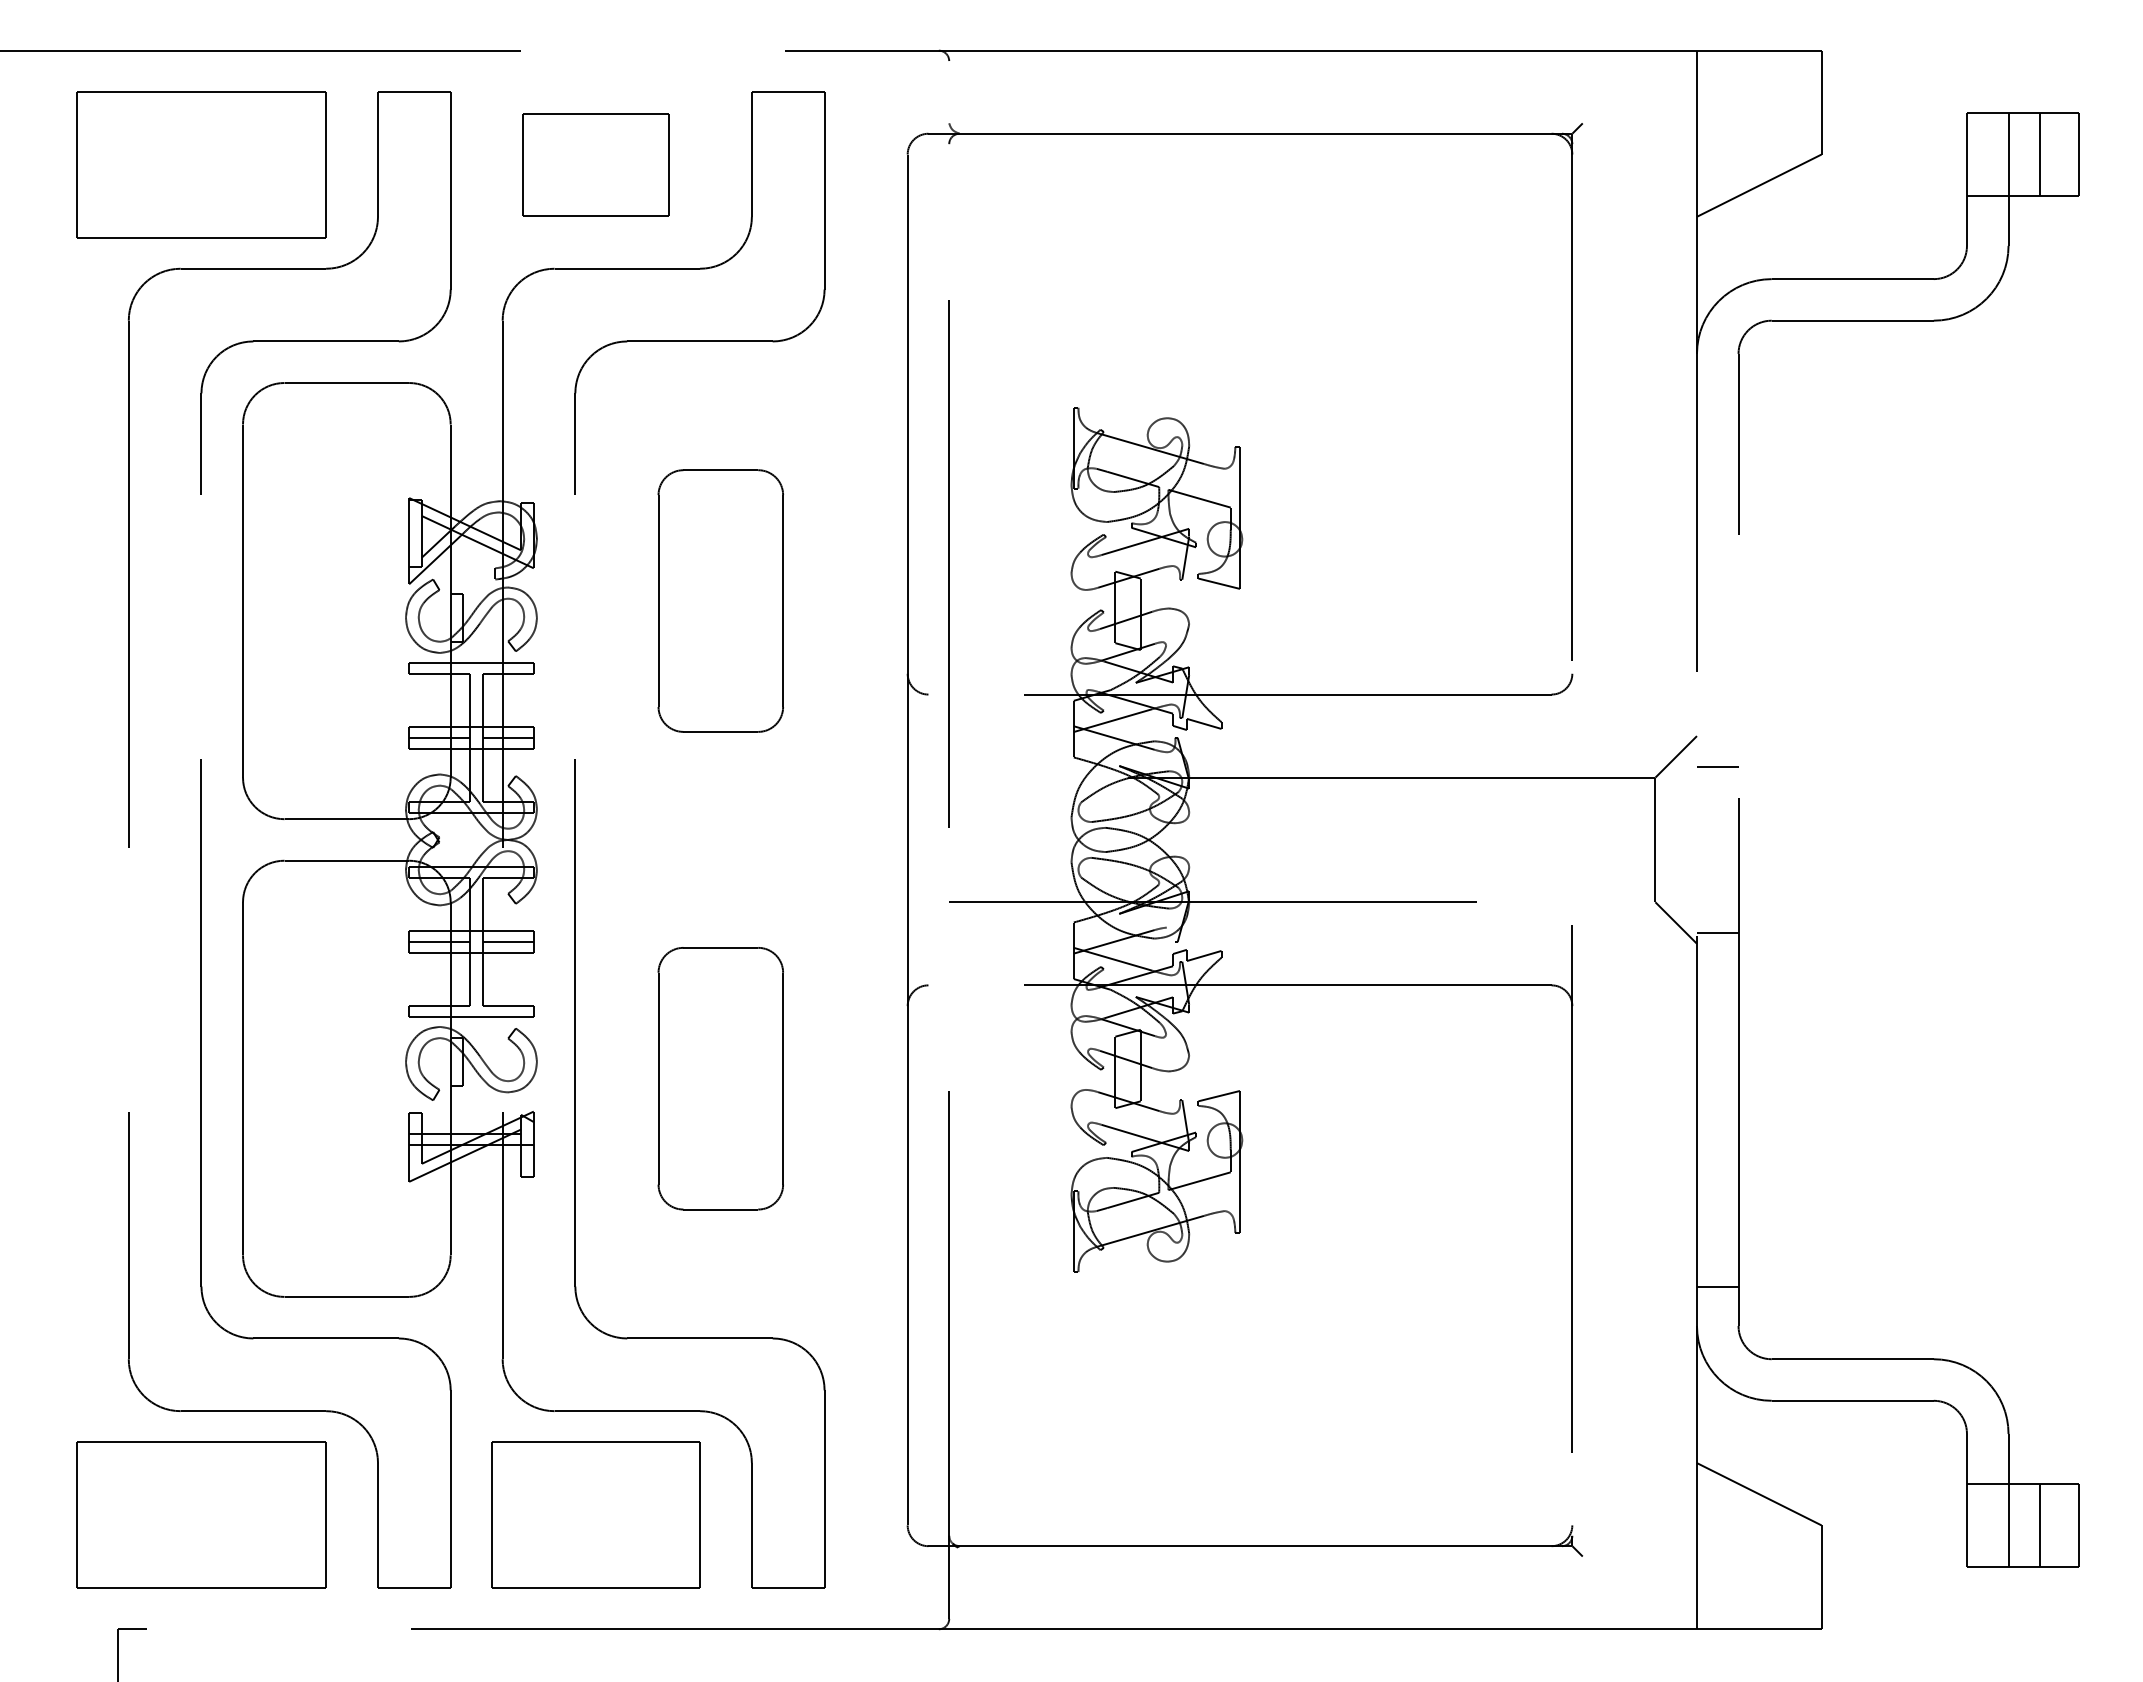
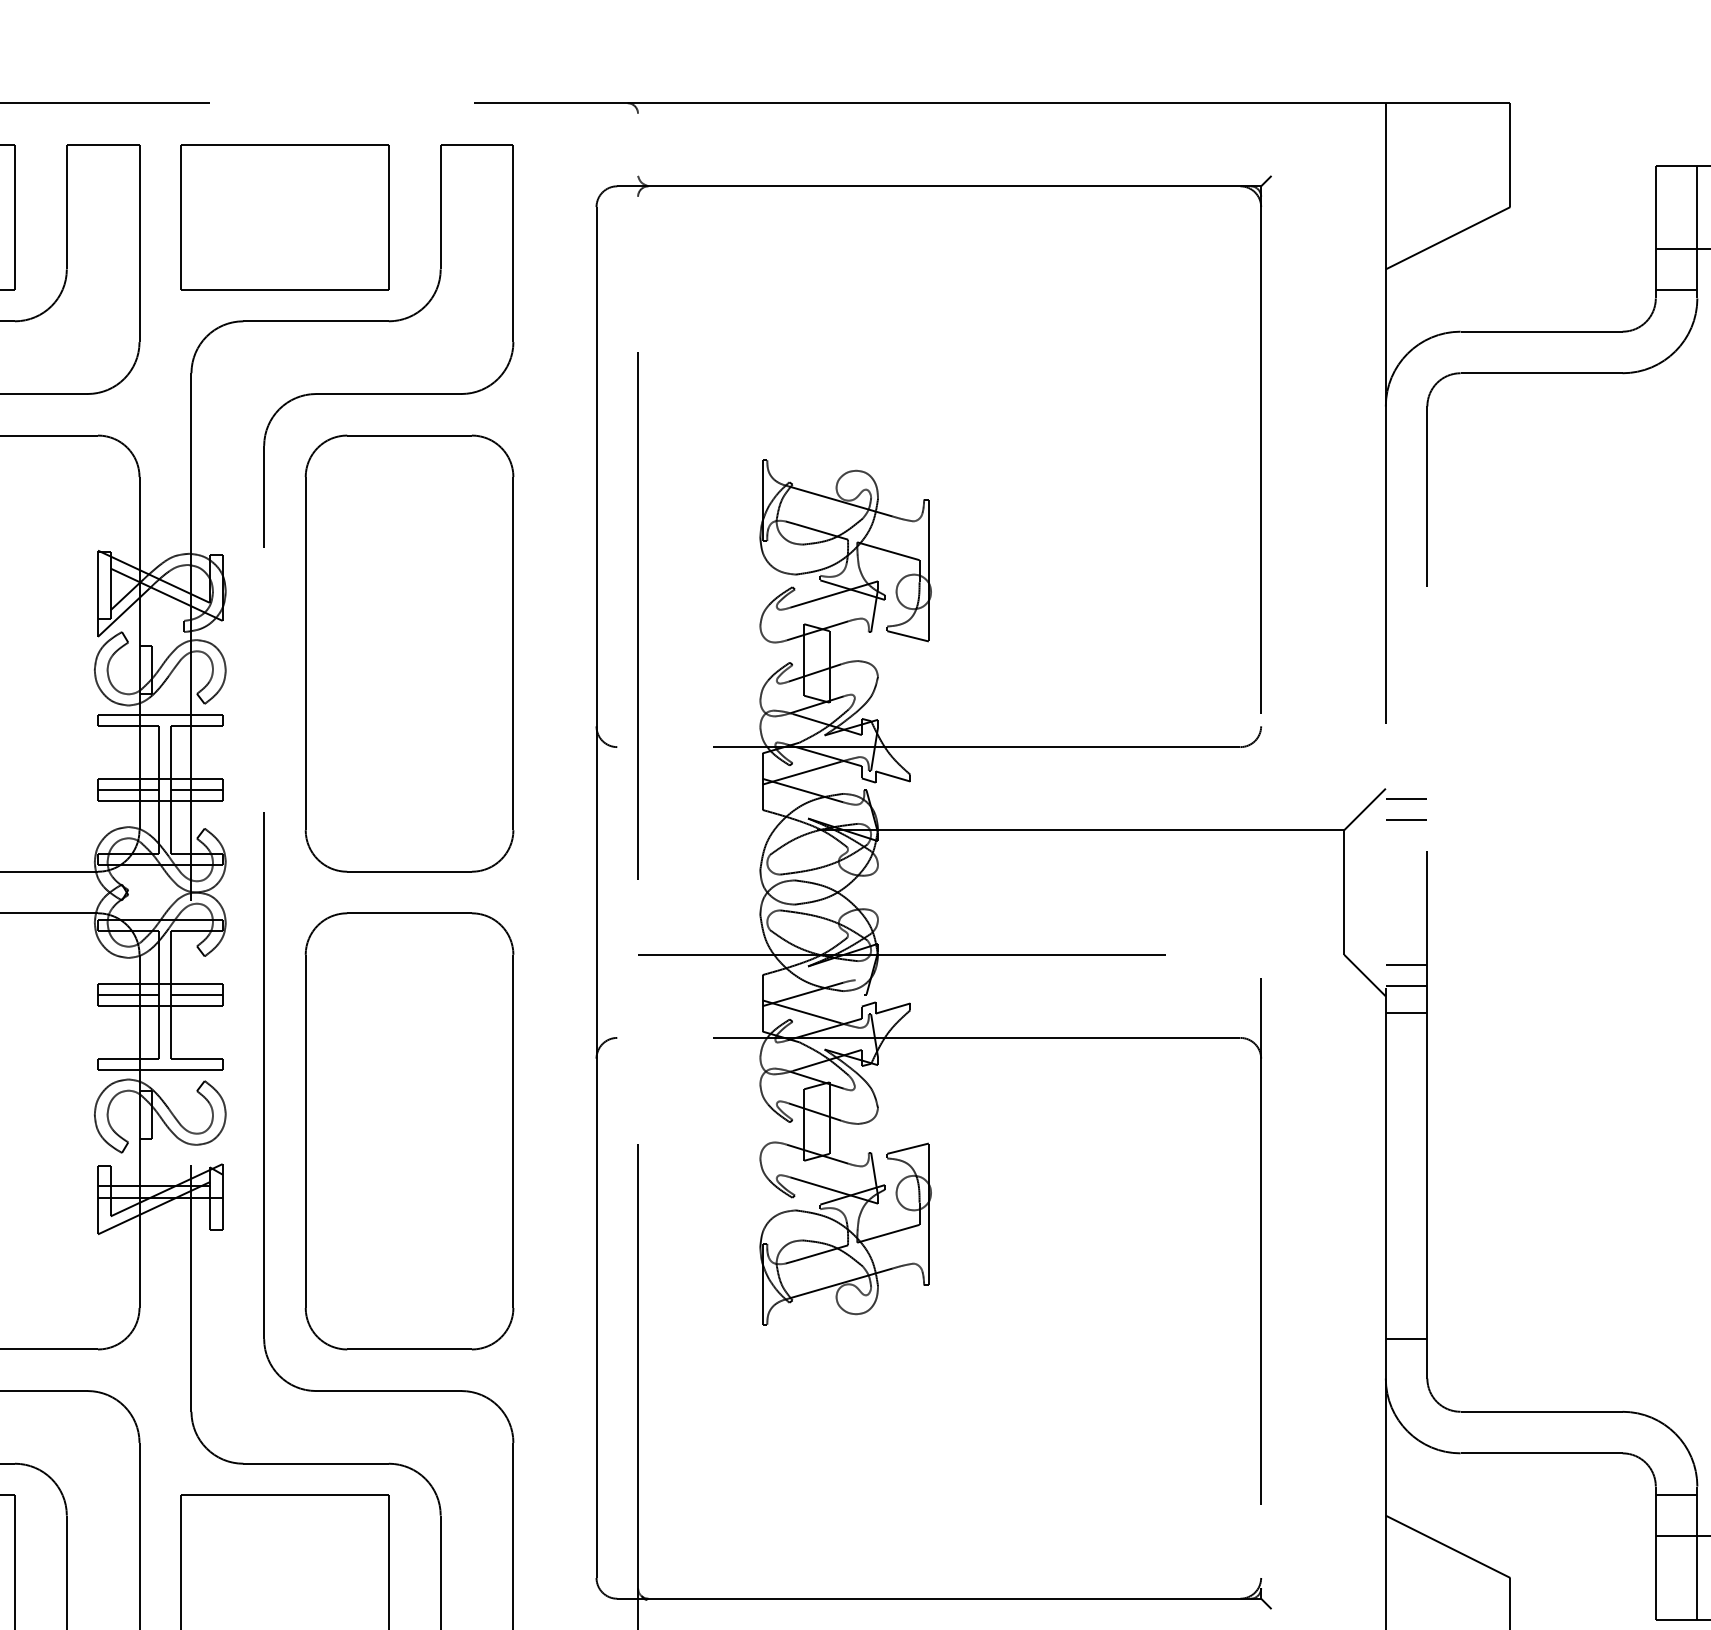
part: (595, 164) -> (284, 217), size x1.43
line: (1987, 237) -> (1676, 290), added
part: (720, 600) -> (409, 653), size x1.67
line: (1717, 746) -> (1406, 799), added
line: (1717, 912) -> (1406, 965), added
line: (1717, 960) -> (1406, 1013), added
part: (720, 1078) -> (409, 1131), size x1.67
line: (1987, 1442) -> (1676, 1495), added

